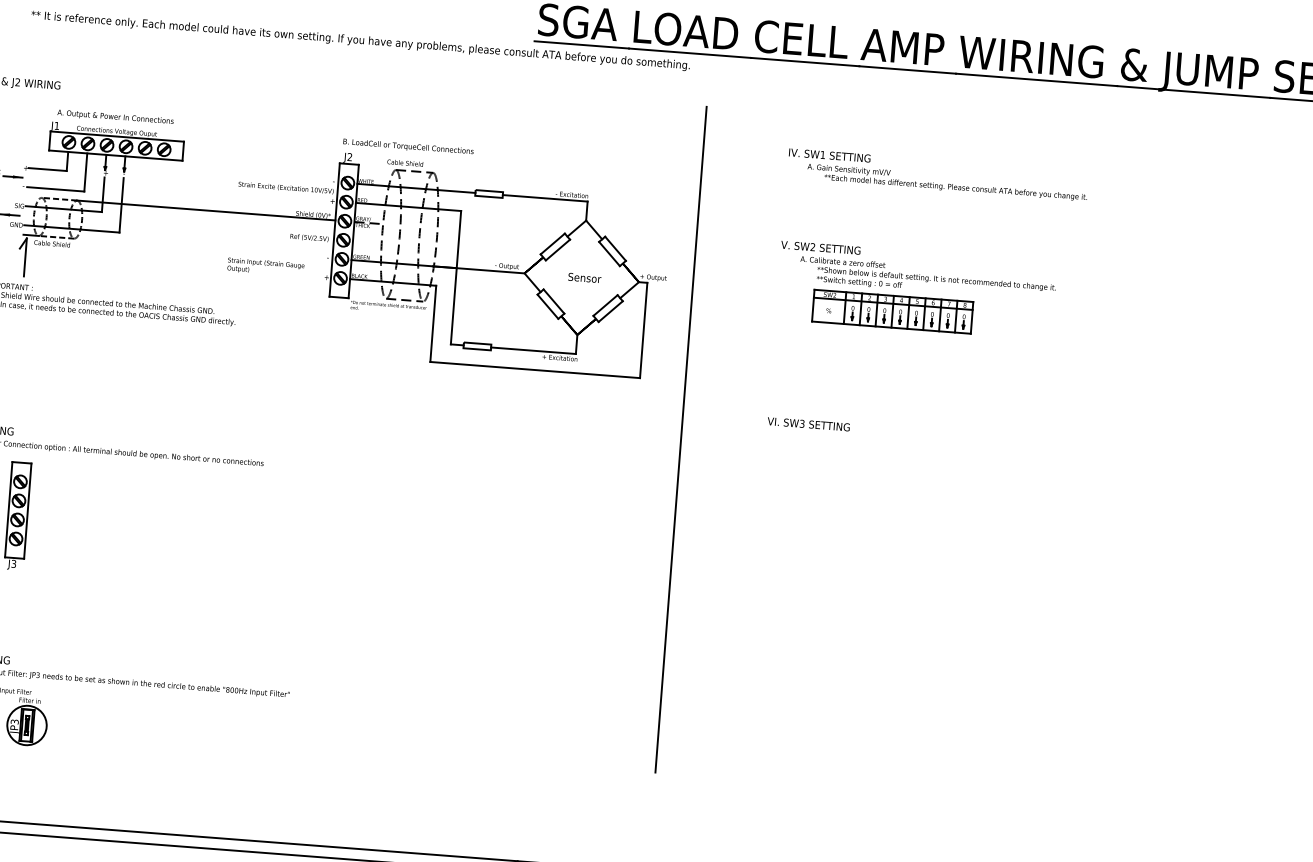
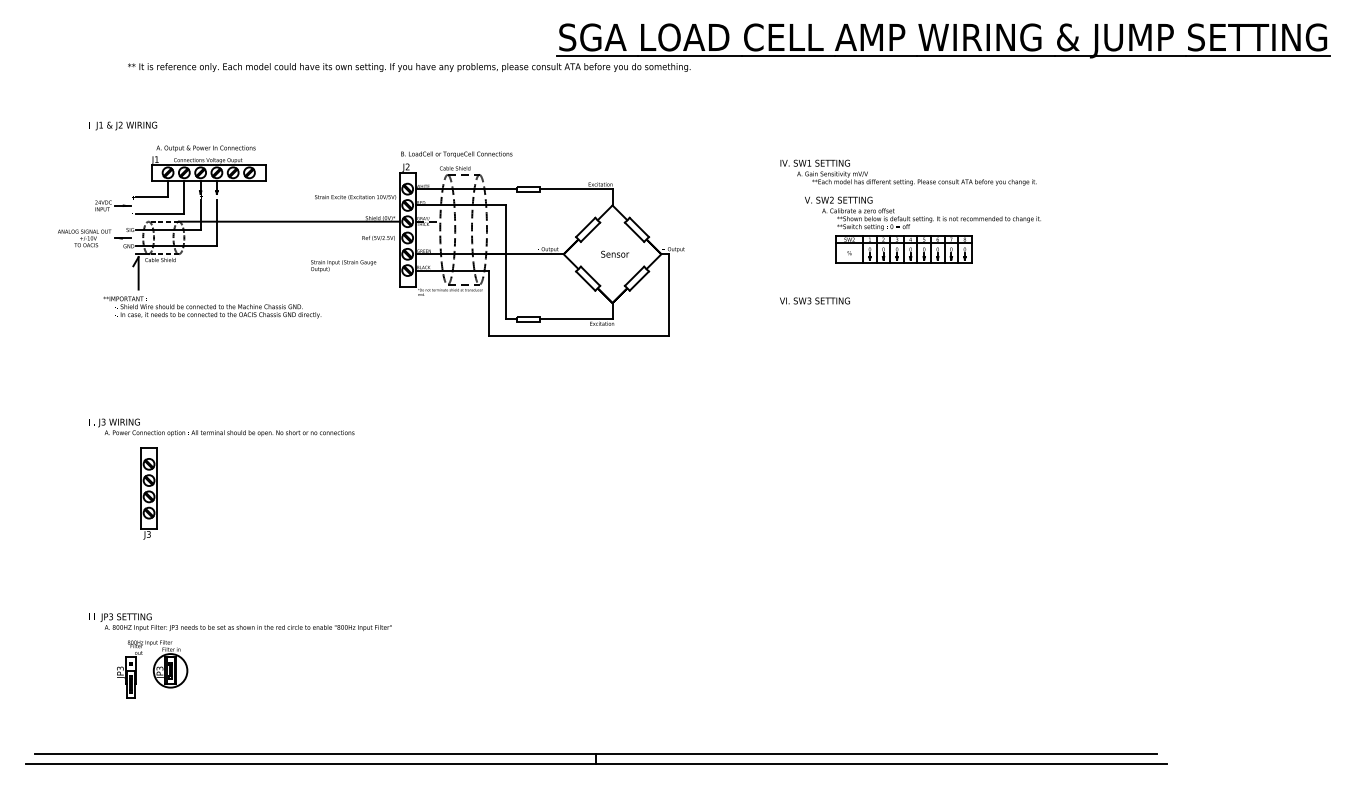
text: (938, 174) -> (908, 172), moved
part: (916, 289) -> (922, 229), moved
text: (808, 423) -> (814, 300), moved
line: (681, 438) -> (707, 384), removed

